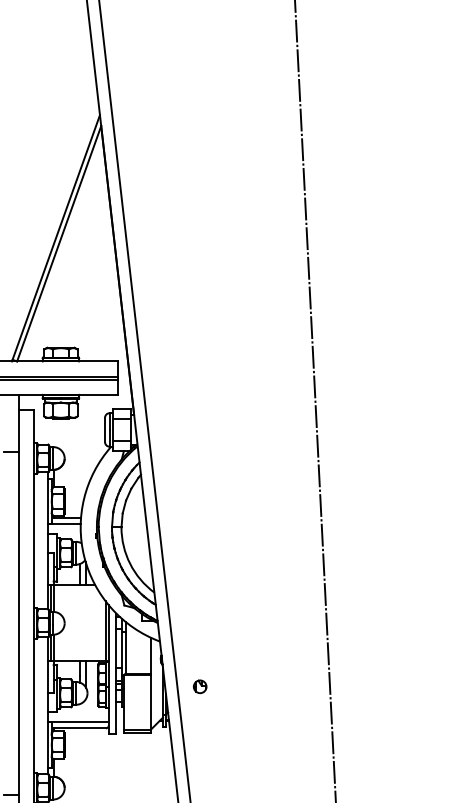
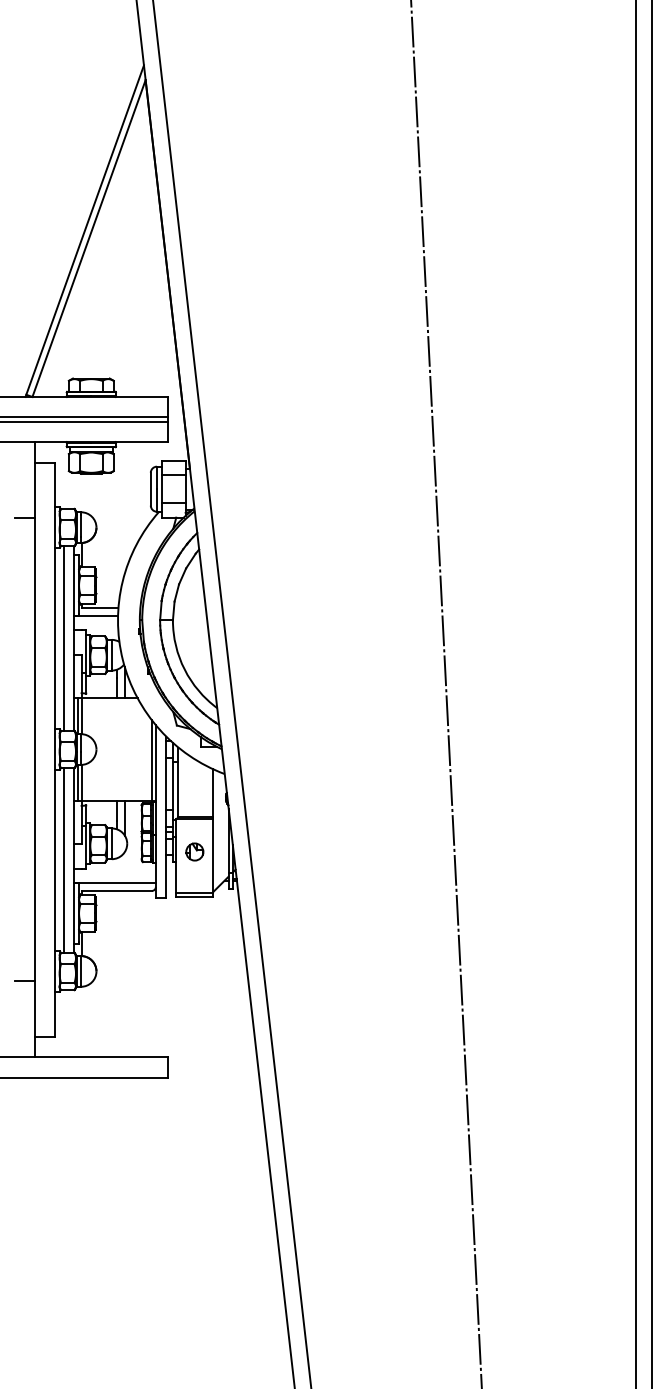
line: (40, 540) -> (63, 638), added
part: (199, 686) -> (194, 851), moved
line: (40, 705) -> (63, 860), added

